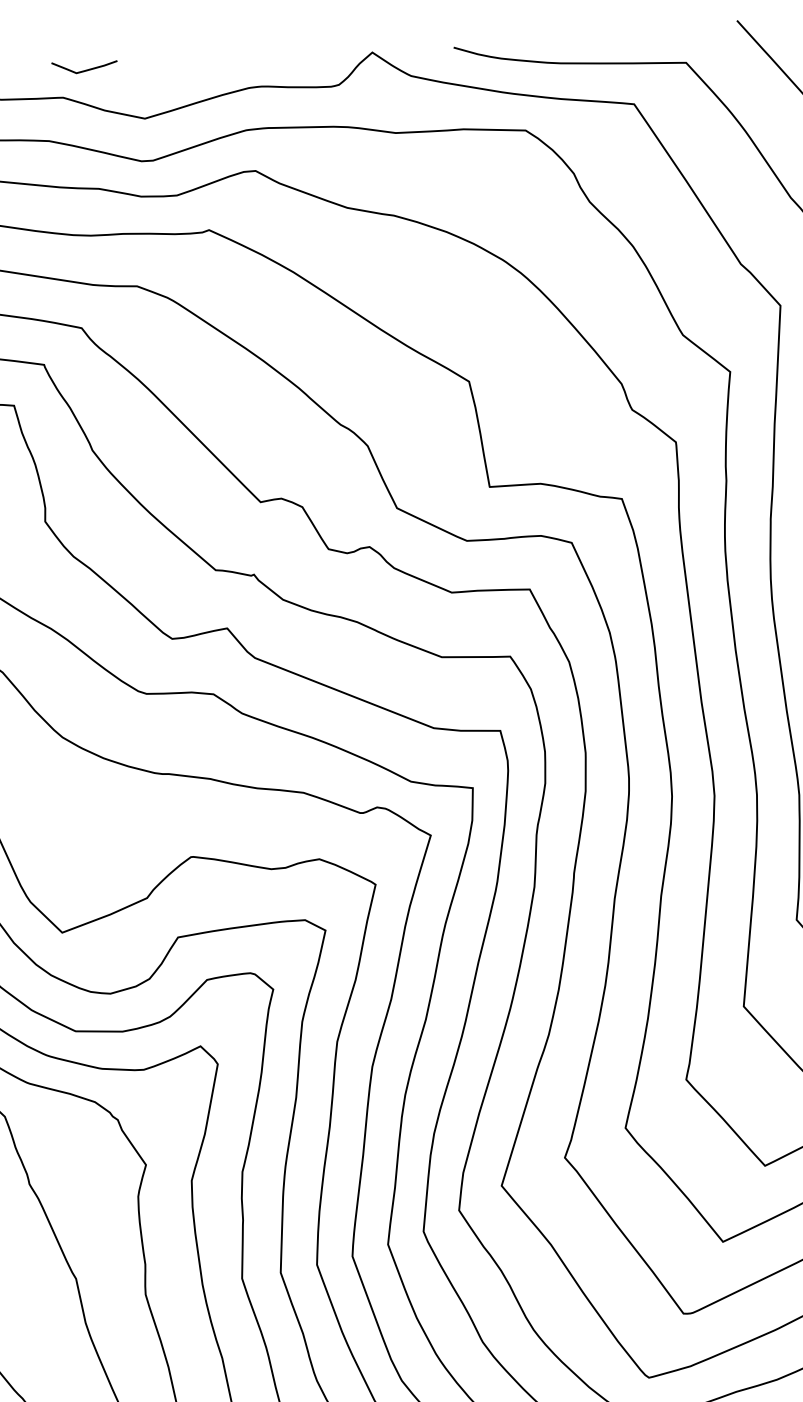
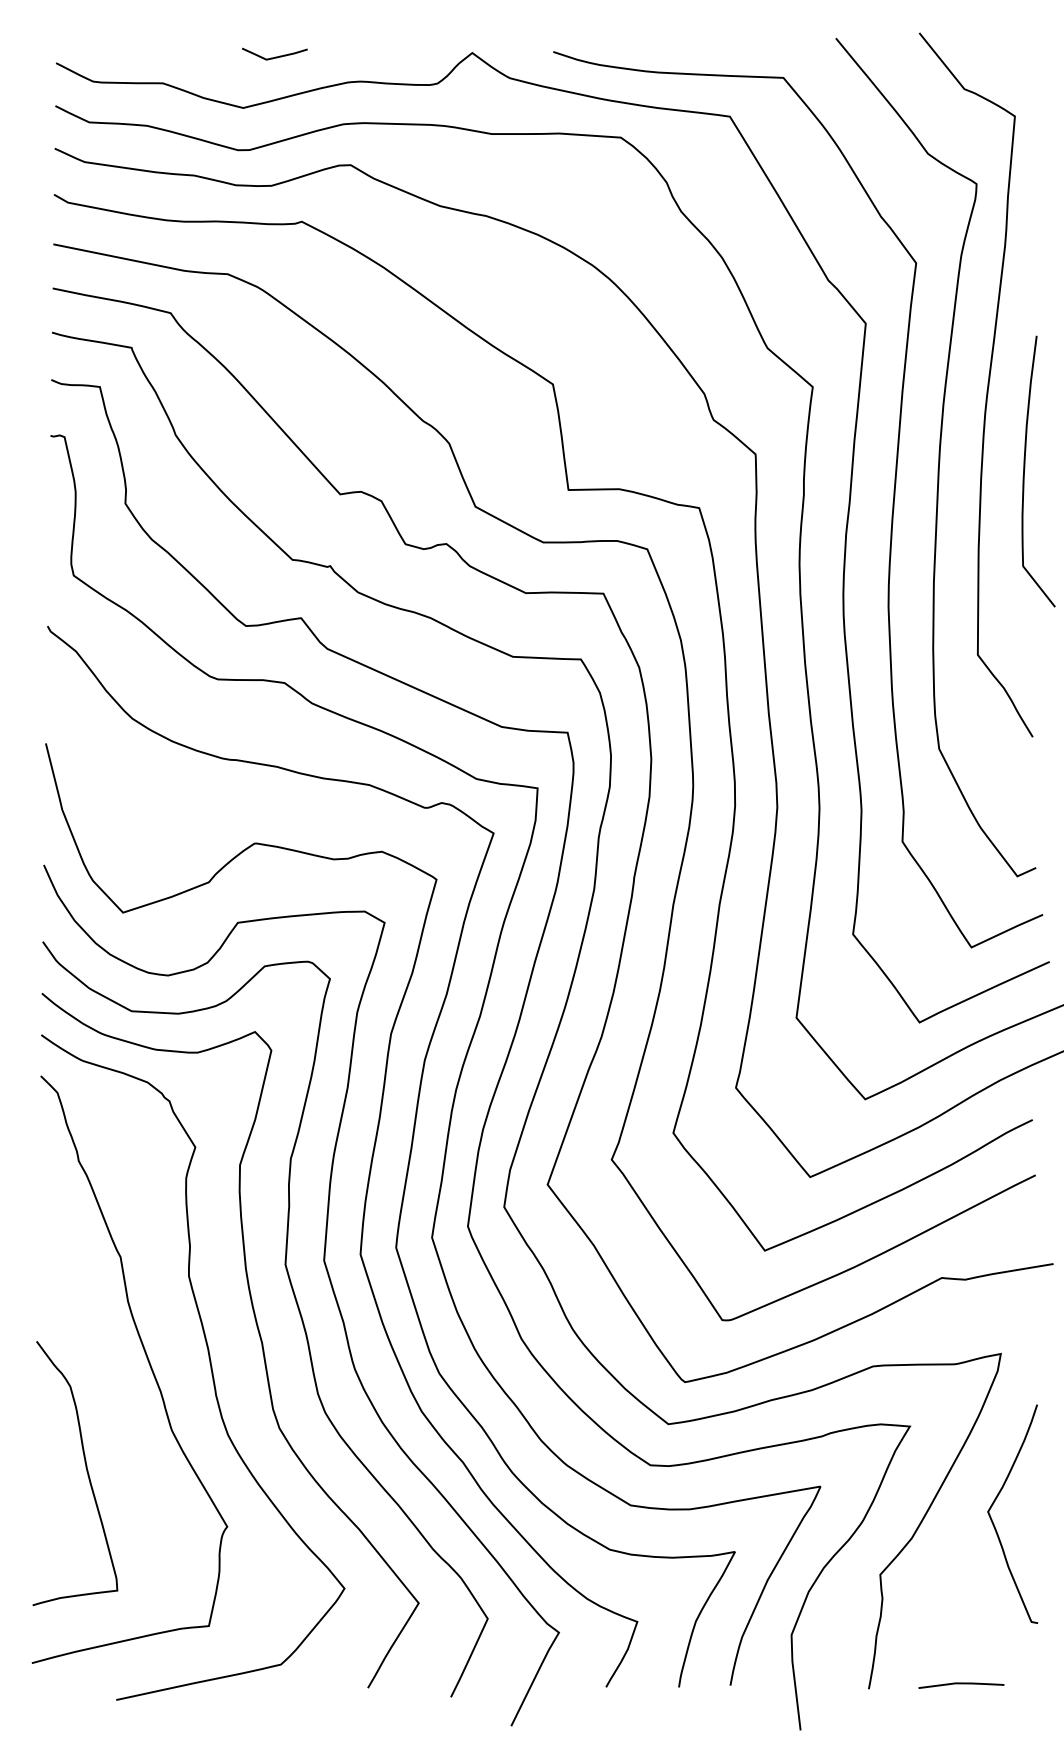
curve: (85, 69) -> (275, 56), moved

